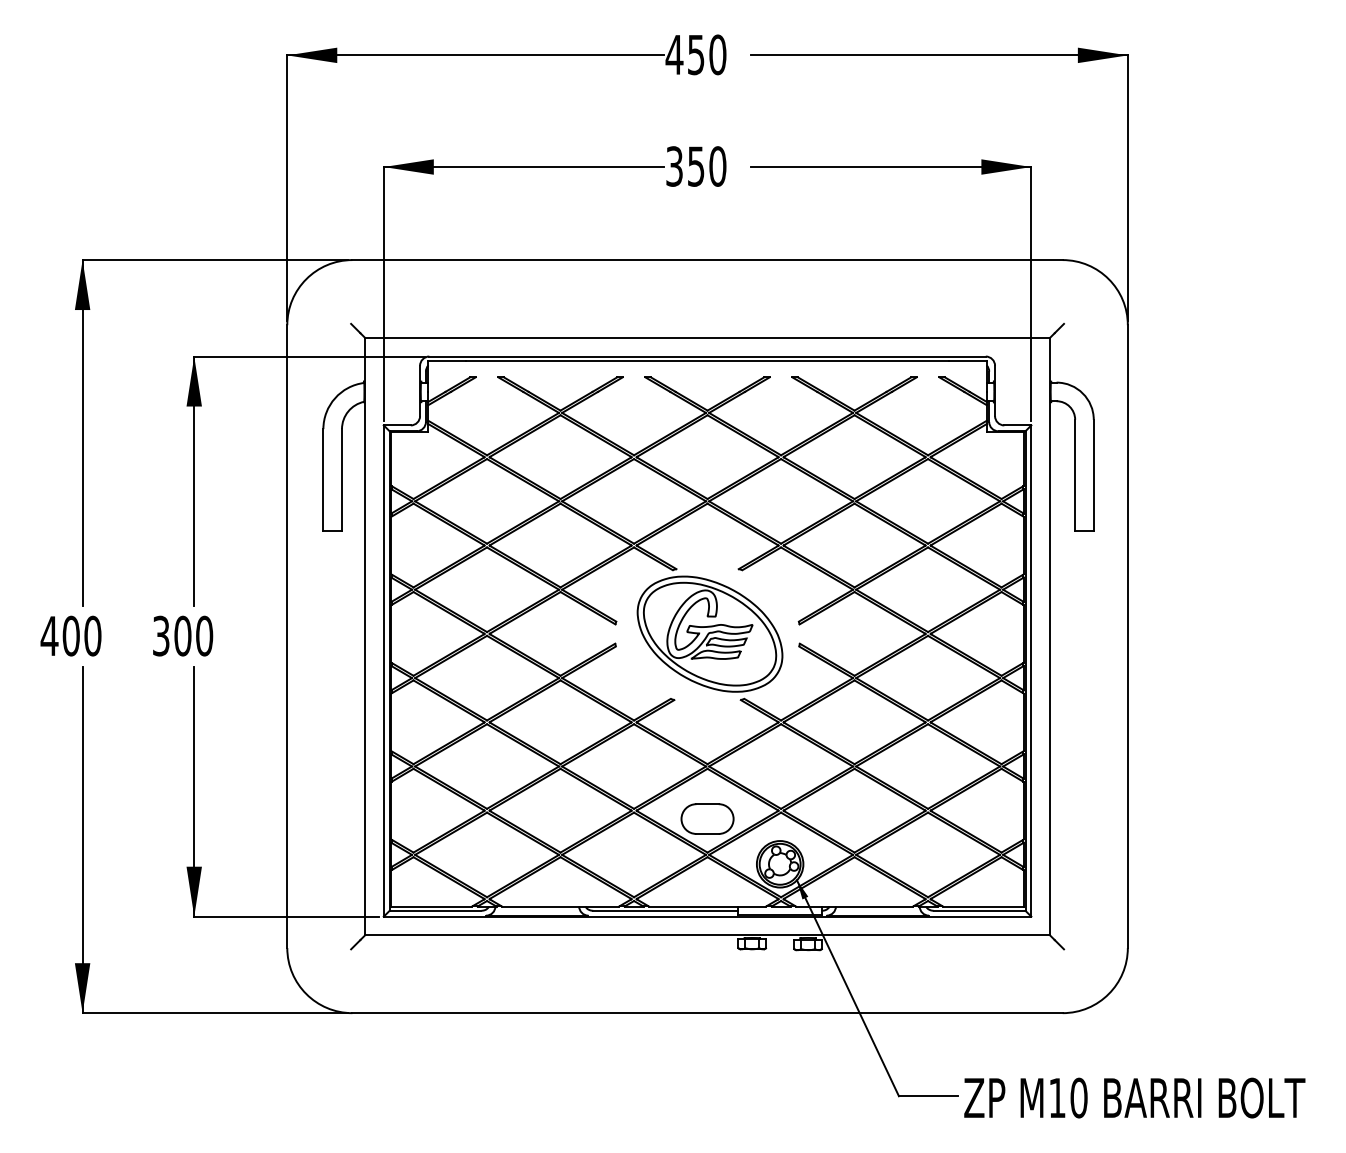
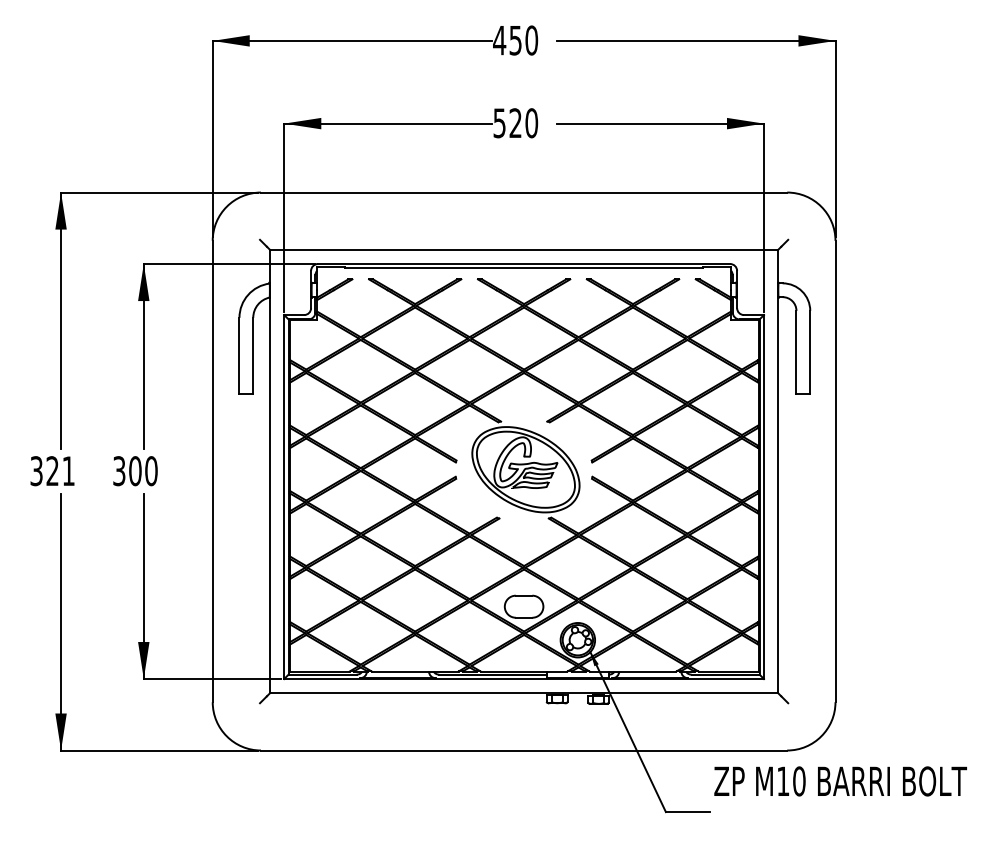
text: (685, 166) -> (507, 123), 350 -> 520
text: (71, 636) -> (52, 471), 400 -> 321
text: (1134, 1098) -> (840, 781), moved

